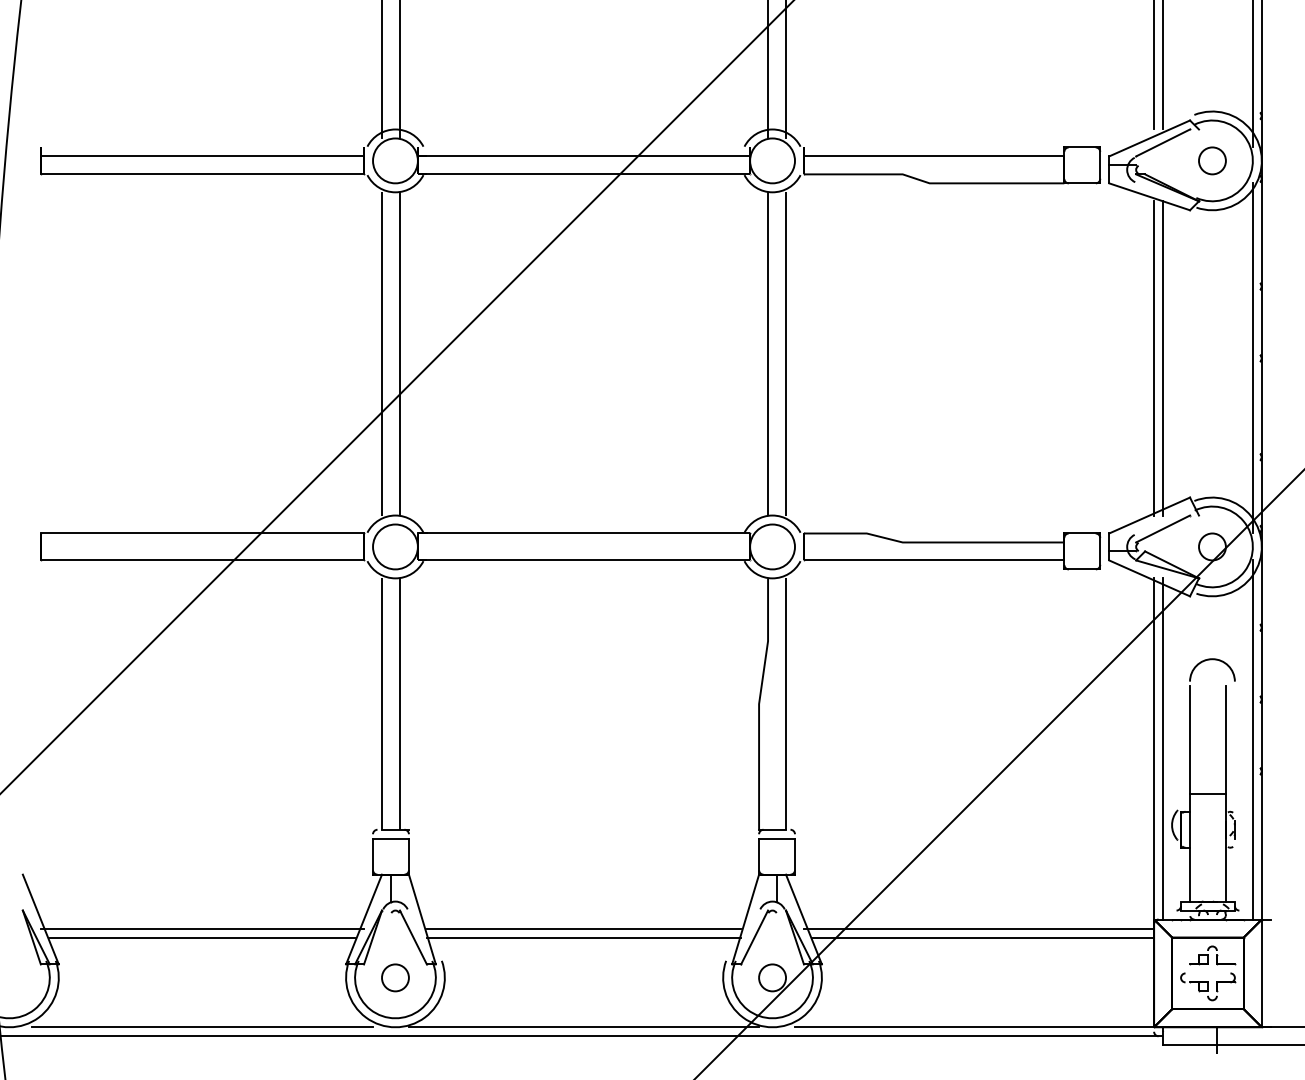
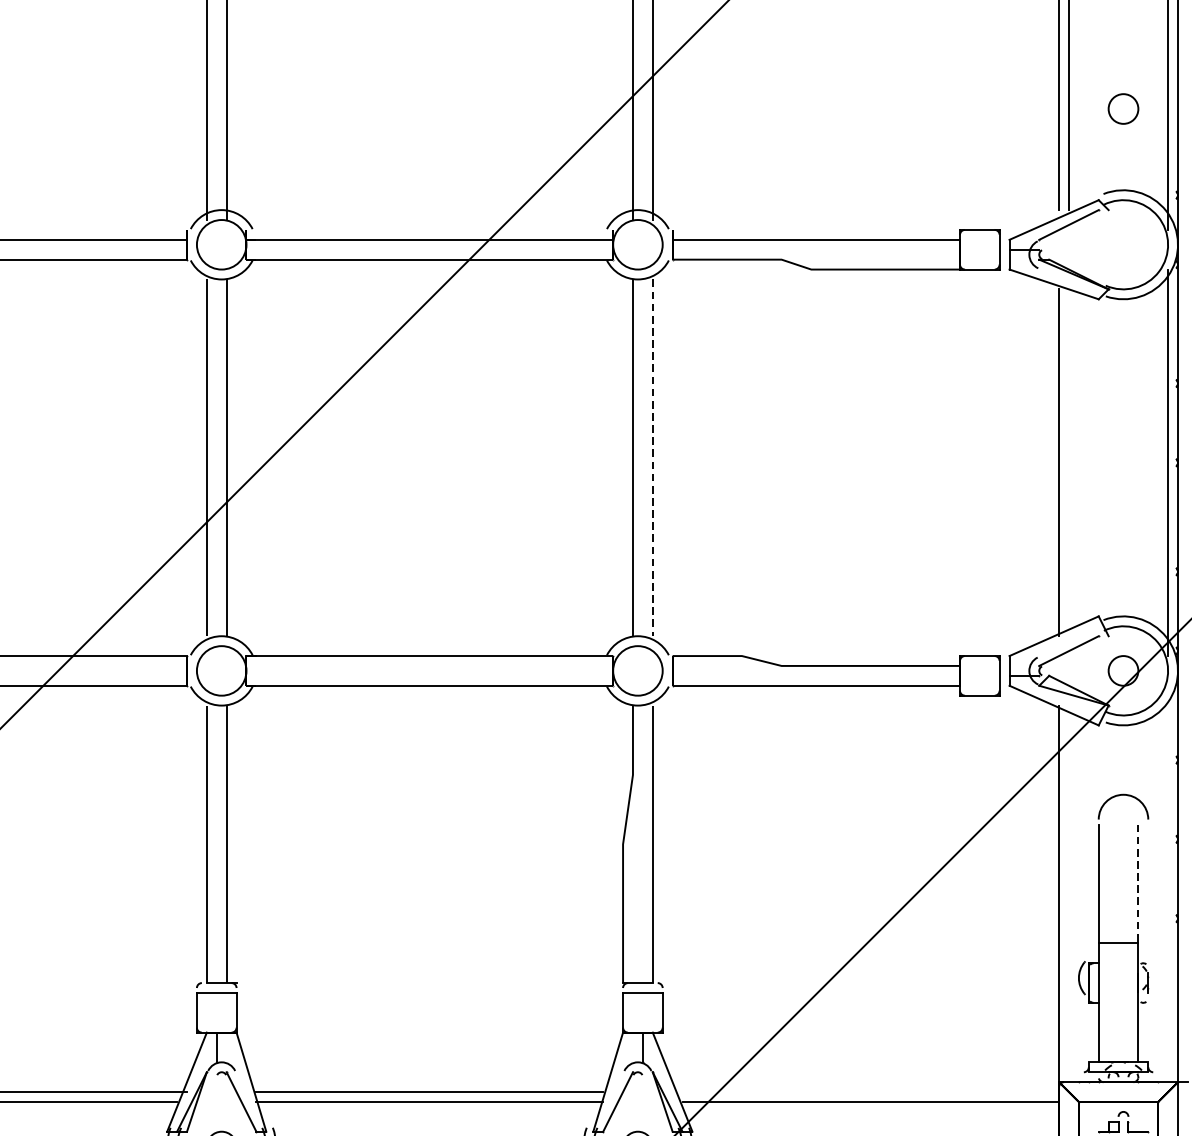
part: (1212, 160) -> (1123, 108), moved
line: (786, 353) -> (653, 457), solid -> dashed
line: (1163, 358) -> (1069, 462), removed
line: (1225, 739) -> (1137, 883), solid -> dashed
line: (1252, 739) -> (1167, 883), removed
line: (1163, 748) -> (1069, 893), removed
line: (978, 928) -> (865, 1092), removed

